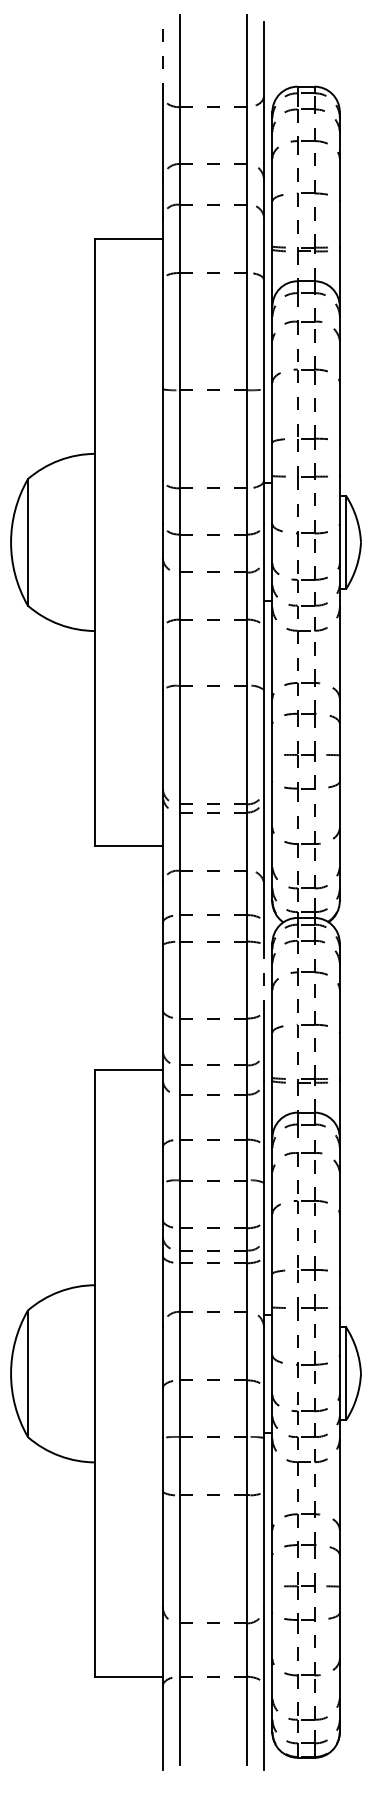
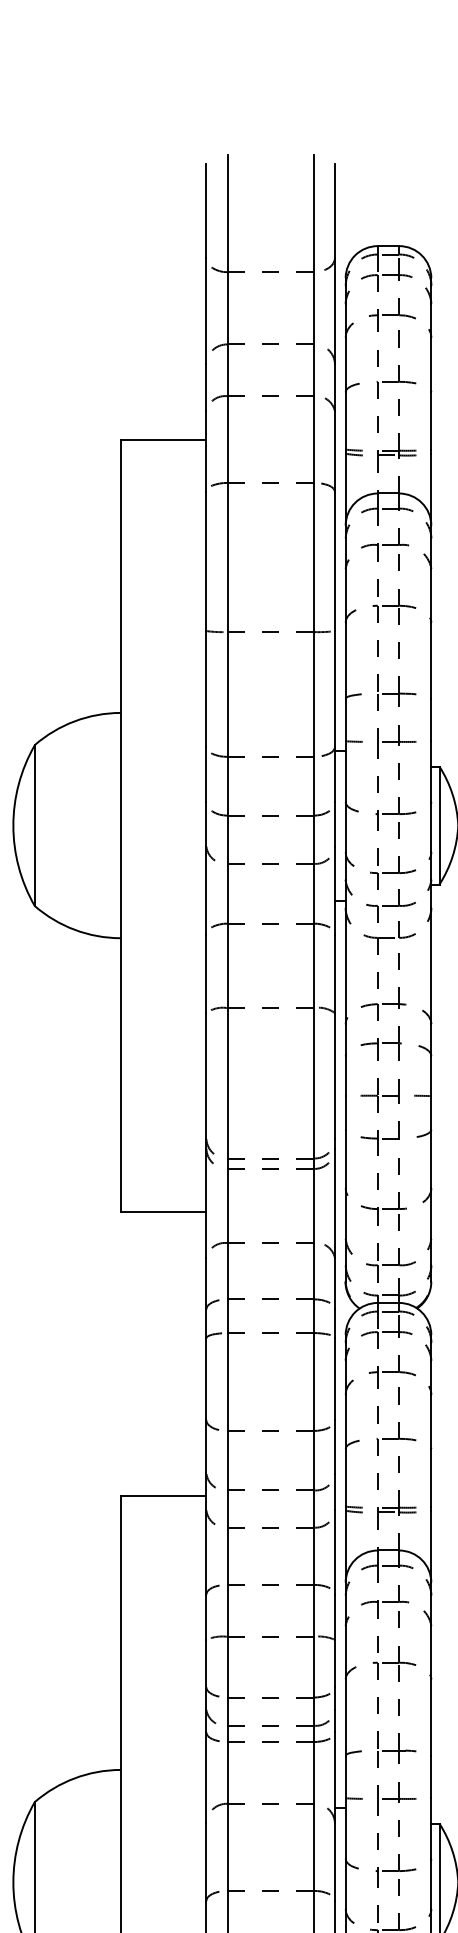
line: (162, 59) -> (205, 211), dashed -> solid
line: (264, 978) -> (335, 1379), dashed -> solid

